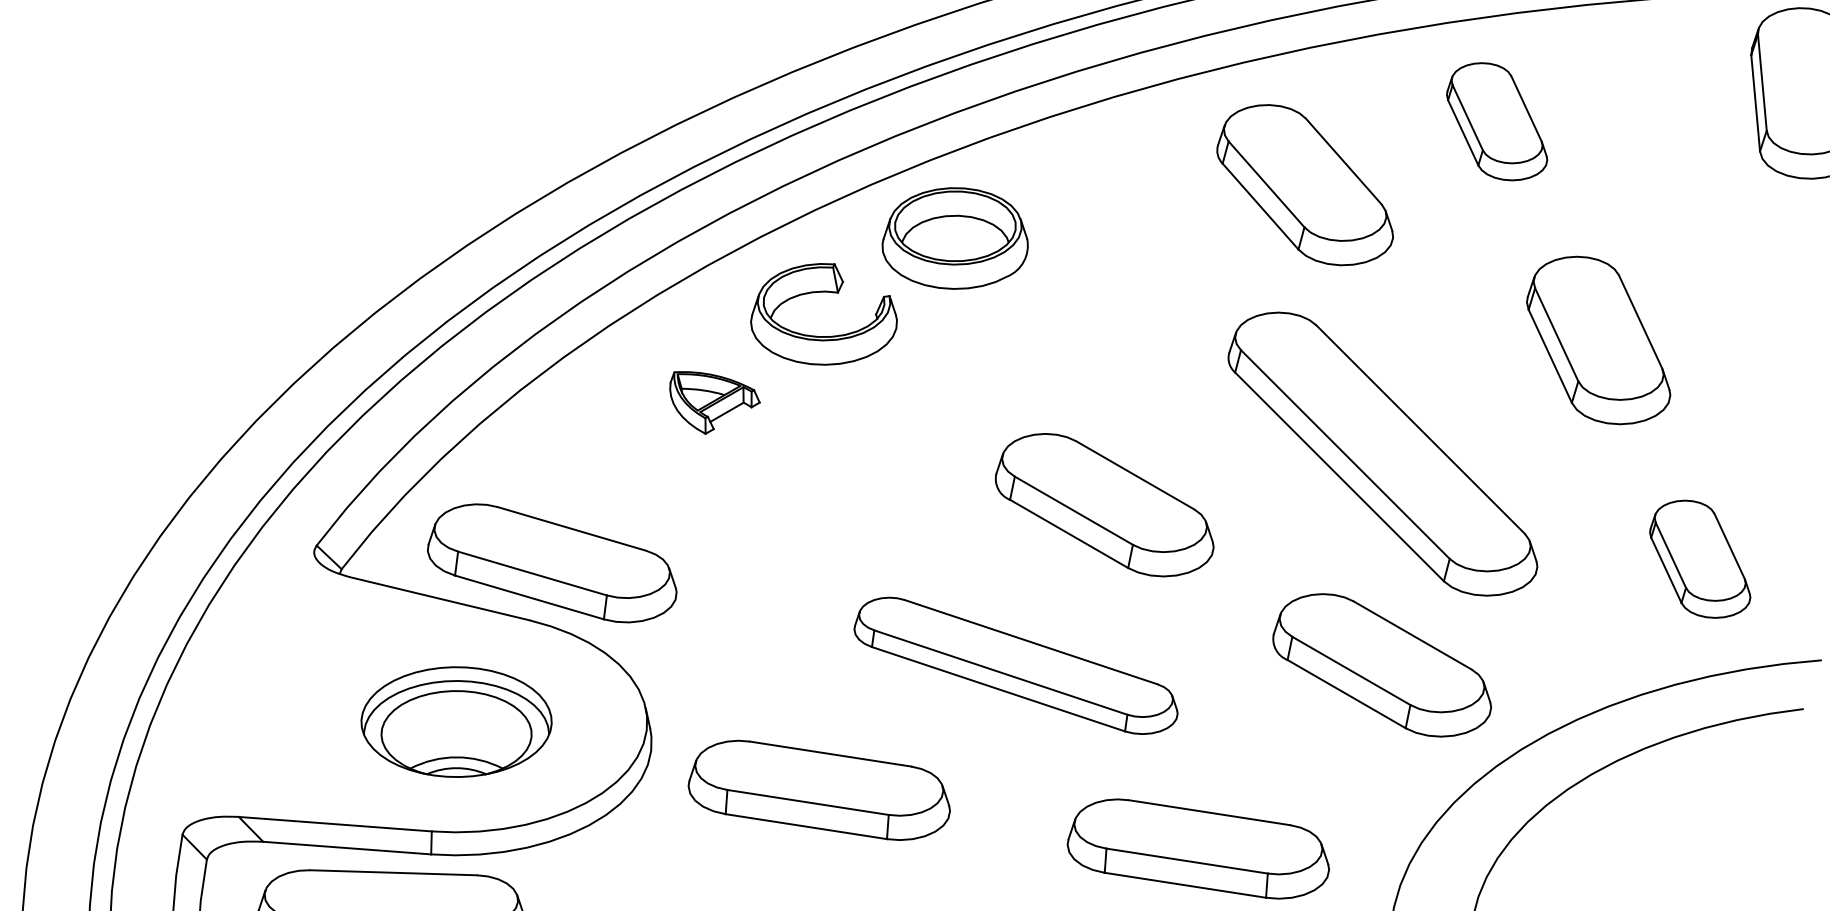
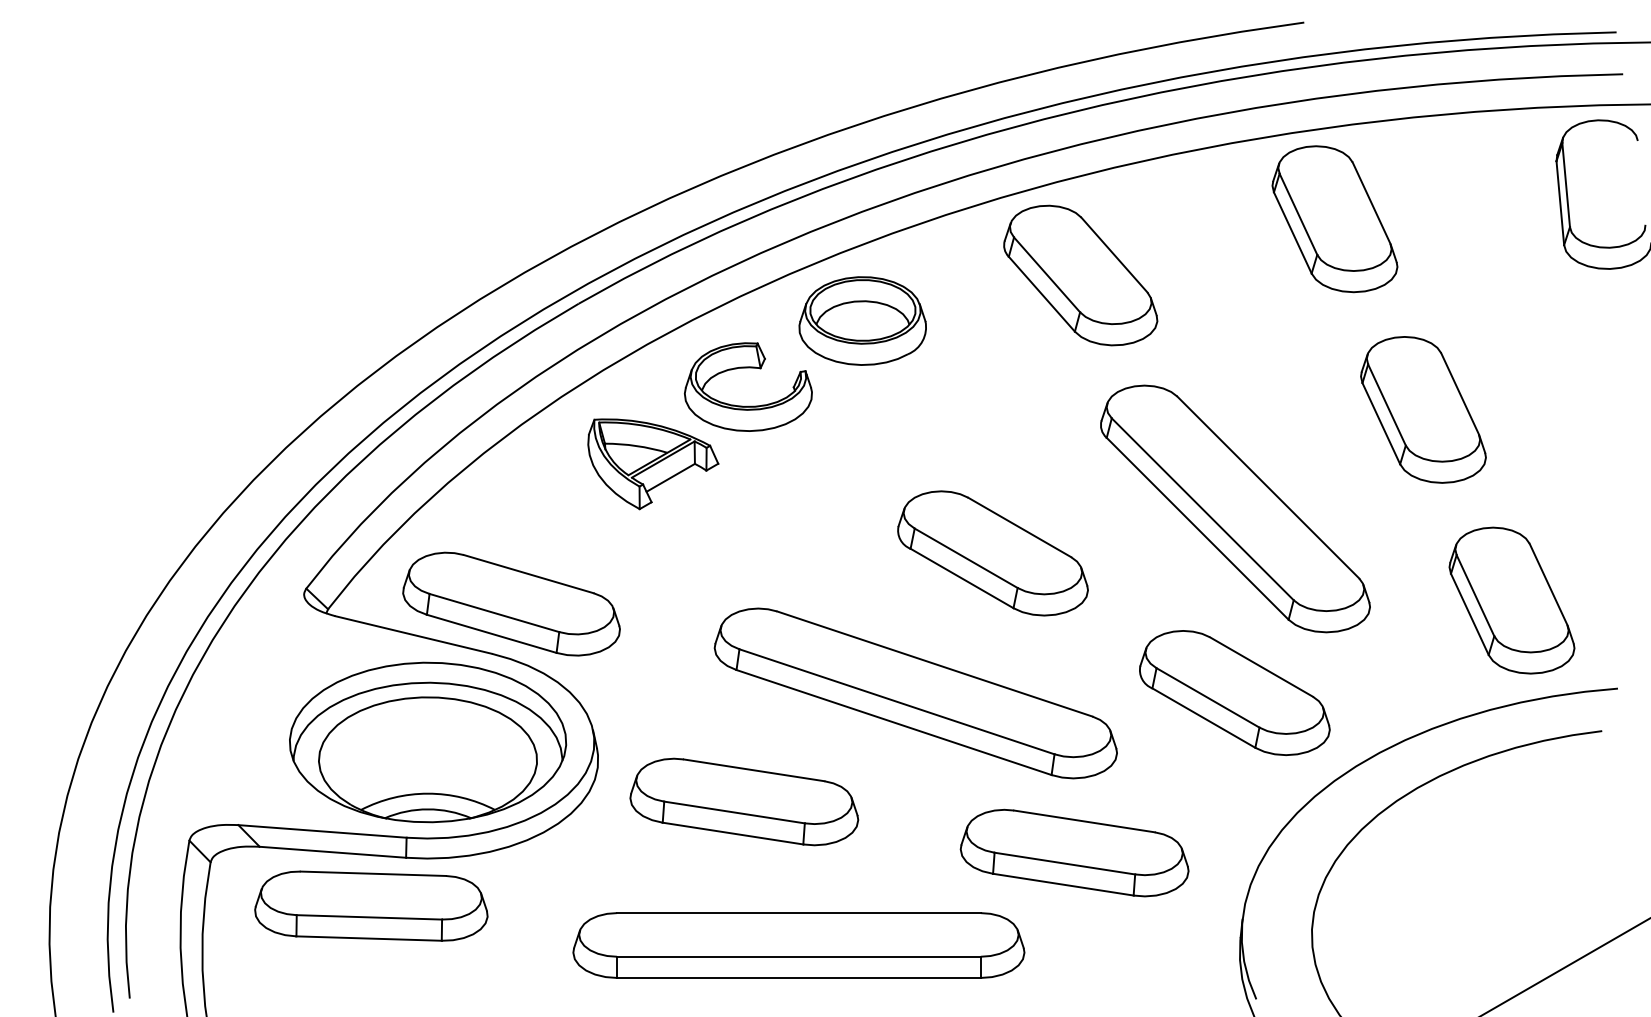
part: (1496, 121) -> (1334, 219), size x1.43
part: (1304, 185) -> (1080, 275), moved
part: (715, 403) -> (653, 464), size x1.67
part: (1699, 559) -> (1511, 600), size x1.43
part: (1015, 665) -> (915, 693), size x1.43
part: (456, 722) -> (428, 742), size x1.67

